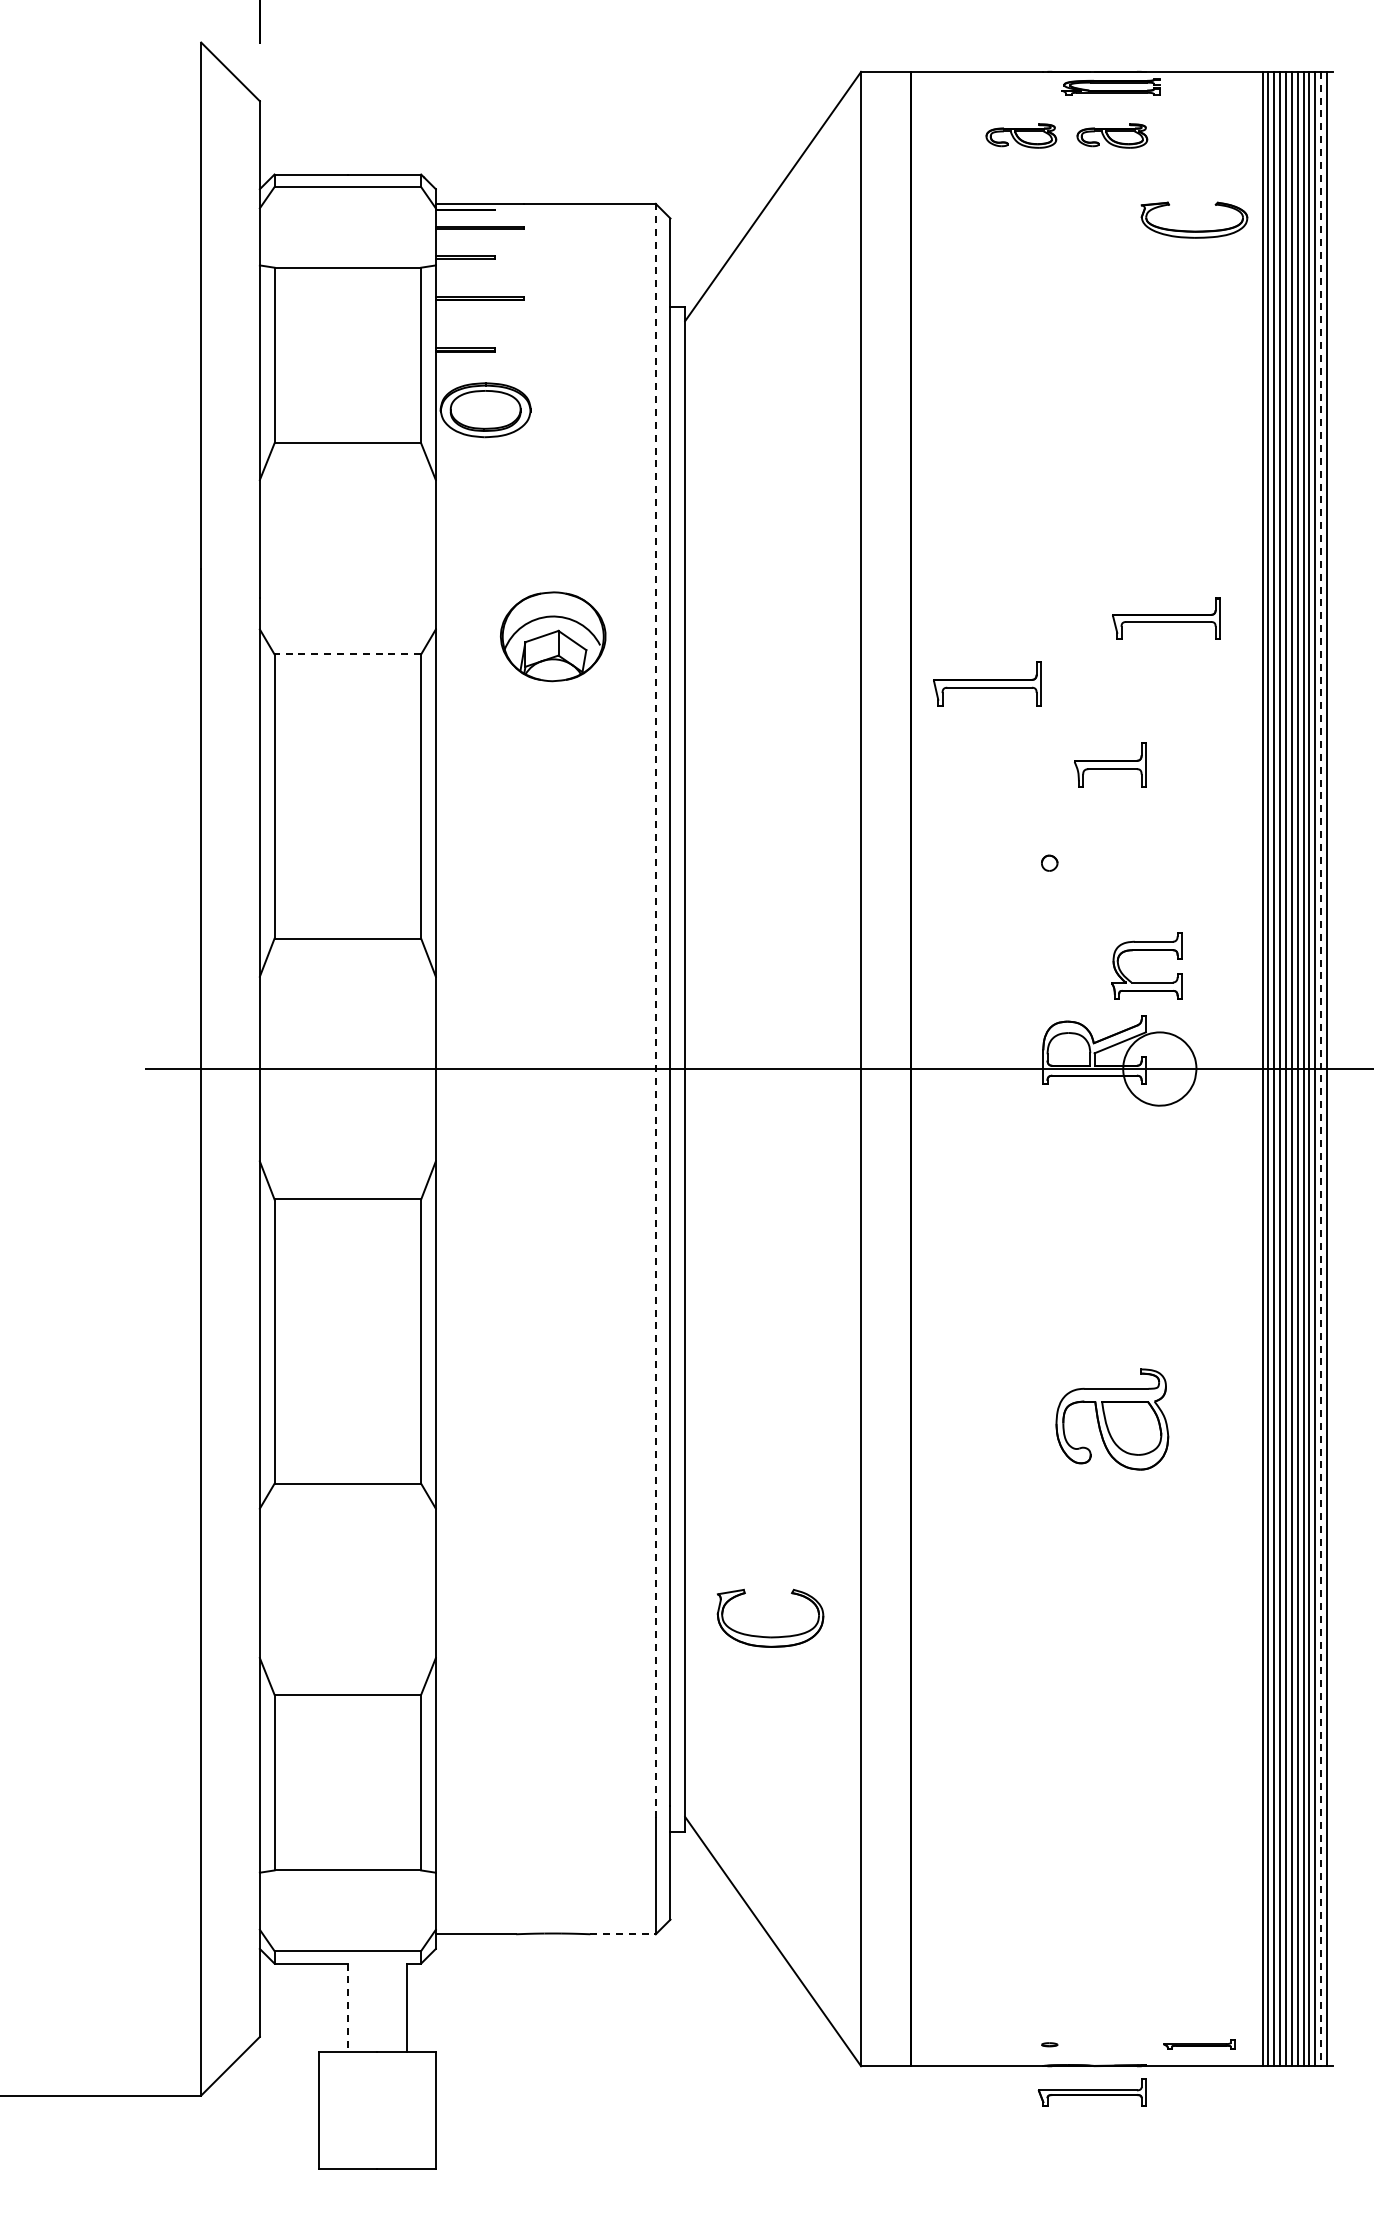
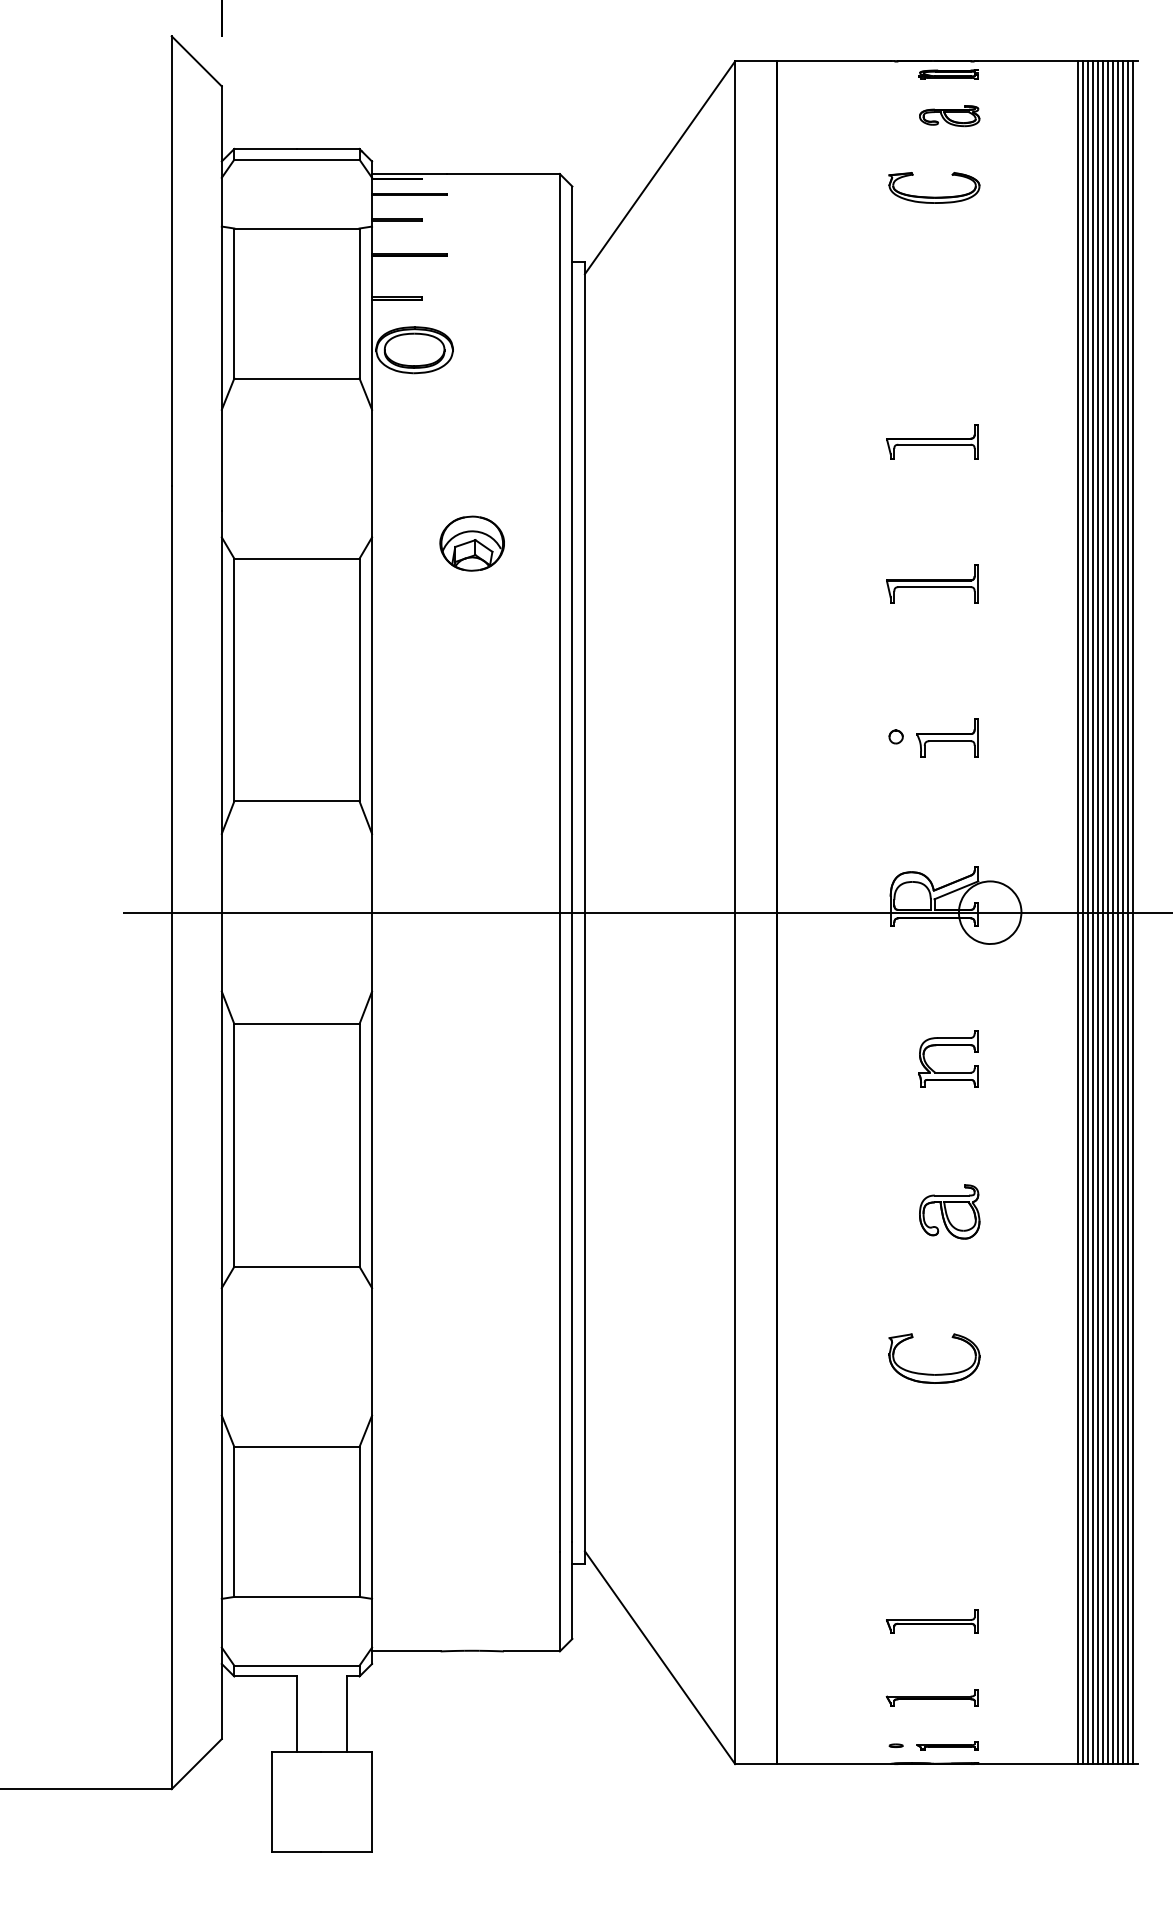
part: (1110, 87) -> (948, 74), size x0.71
part: (1021, 135) -> (872, 115), removed
part: (1194, 230) -> (934, 196), moved
part: (1166, 618) -> (932, 441), moved
part: (552, 636) -> (471, 543), size x0.71
line: (347, 654) -> (296, 558), dashed -> solid
part: (987, 683) -> (932, 583), moved
part: (1110, 764) -> (948, 737), moved
part: (1146, 950) -> (948, 1045), moved
line: (655, 1010) -> (559, 862), dashed -> solid
line: (1321, 1069) -> (1128, 913), dashed -> solid
part: (1112, 1419) -> (949, 1211), size x0.62
part: (770, 1636) -> (934, 1374), moved
line: (622, 1934) -> (531, 1651), dashed -> solid
part: (1091, 1988) -> (931, 1697), added
line: (347, 2007) -> (296, 1713), dashed -> solid
part: (1199, 2044) -> (948, 1745), moved
part: (1091, 2092) -> (931, 1621), moved

